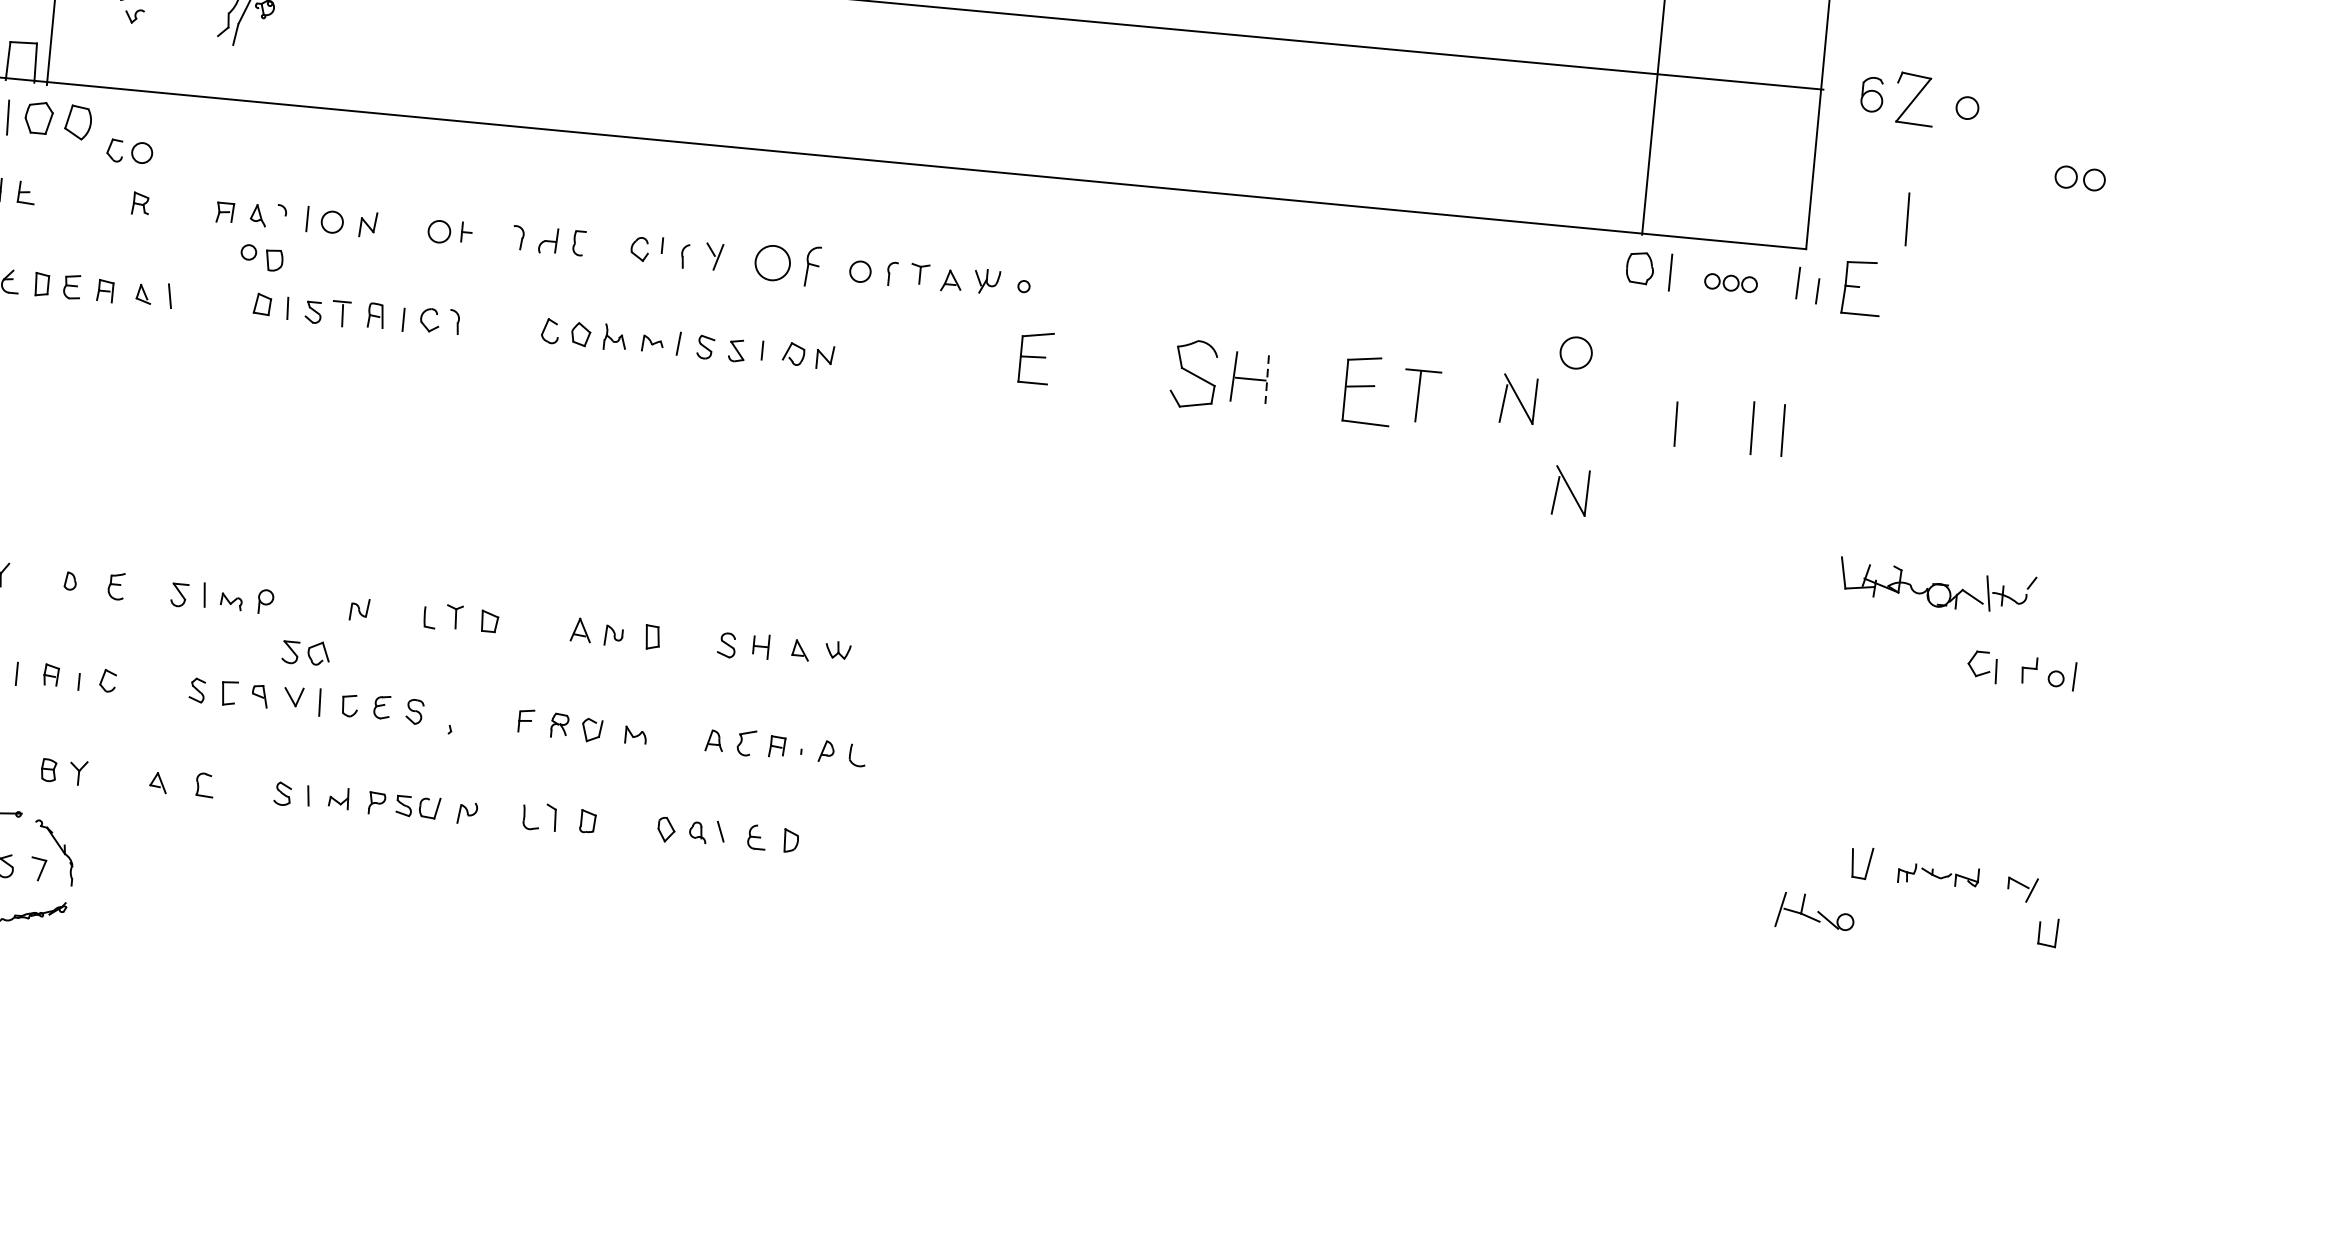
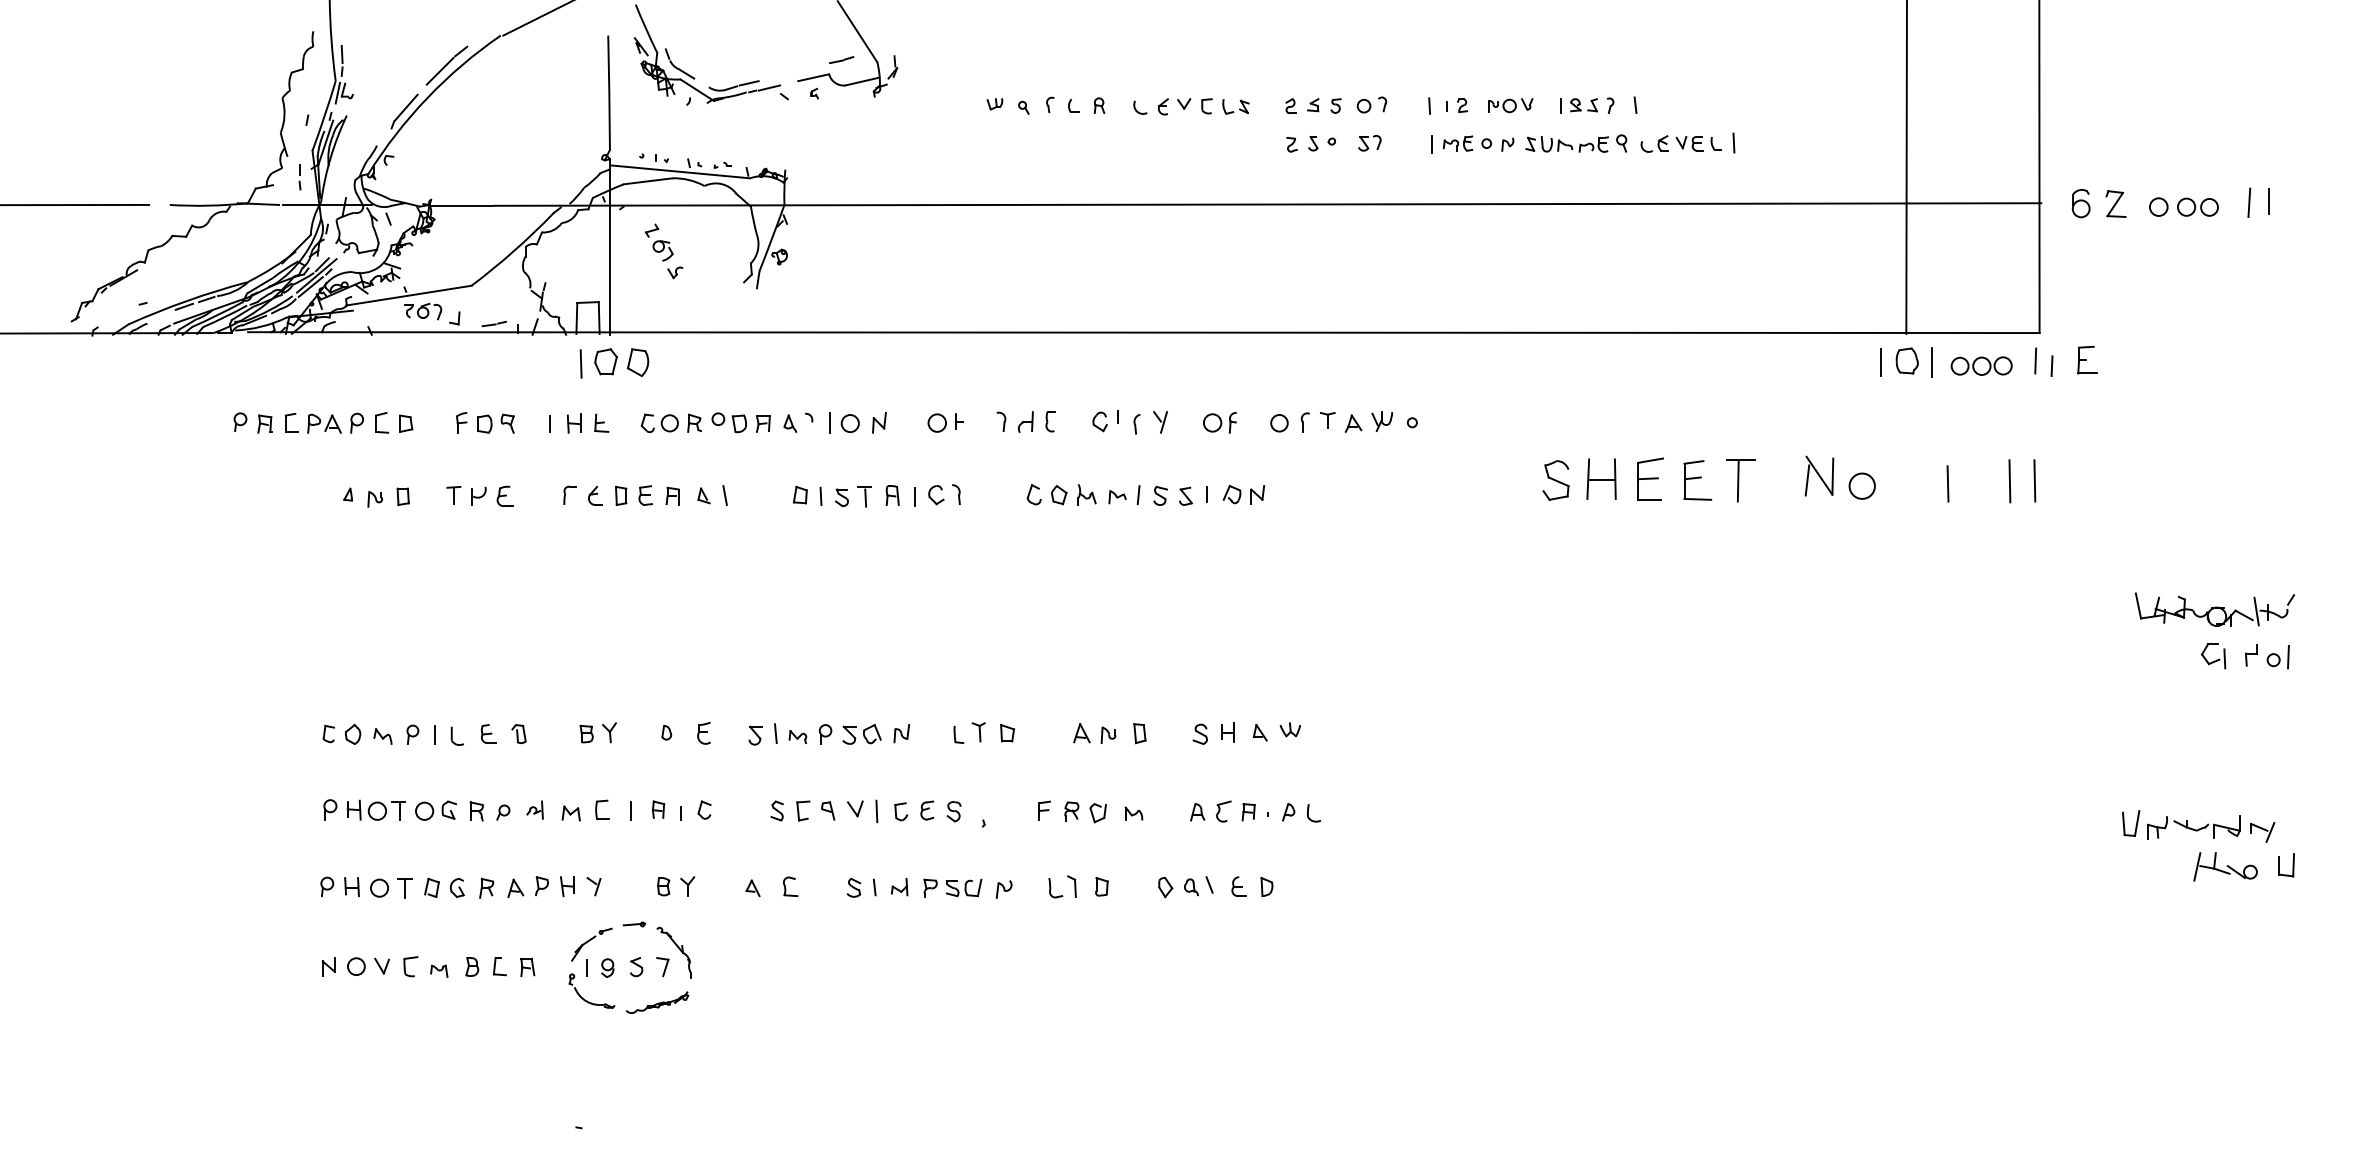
part: (1914, 98) -> (2115, 203), size x0.62
line: (2079, 112) -> (2249, 202), added
line: (2104, 114) -> (2269, 201), added
part: (129, 152) -> (659, 423), moved
part: (2079, 177) -> (2197, 206), moved
line: (1906, 219) -> (2118, 301), removed
part: (260, 257) -> (728, 422), moved
part: (786, 263) -> (1219, 422), size x0.62
line: (1607, 266) -> (1880, 362), added
part: (1730, 282) -> (1981, 365), size x1.43
part: (1862, 287) -> (2087, 359), size x0.62
circle: (1575, 352) -> (1861, 485), moved
part: (1036, 356) -> (1650, 478), moved
part: (1193, 374) -> (1555, 480), size x0.71
line: (1267, 380) -> (1615, 479), dashed -> solid
part: (1368, 390) -> (1697, 480), size x0.71
part: (1570, 490) -> (1868, 545), removed
part: (1936, 586) -> (2214, 609), moved
part: (305, 652) -> (861, 734), moved
part: (1938, 875) -> (2193, 827), size x1.43
part: (1815, 912) -> (2225, 866), moved

